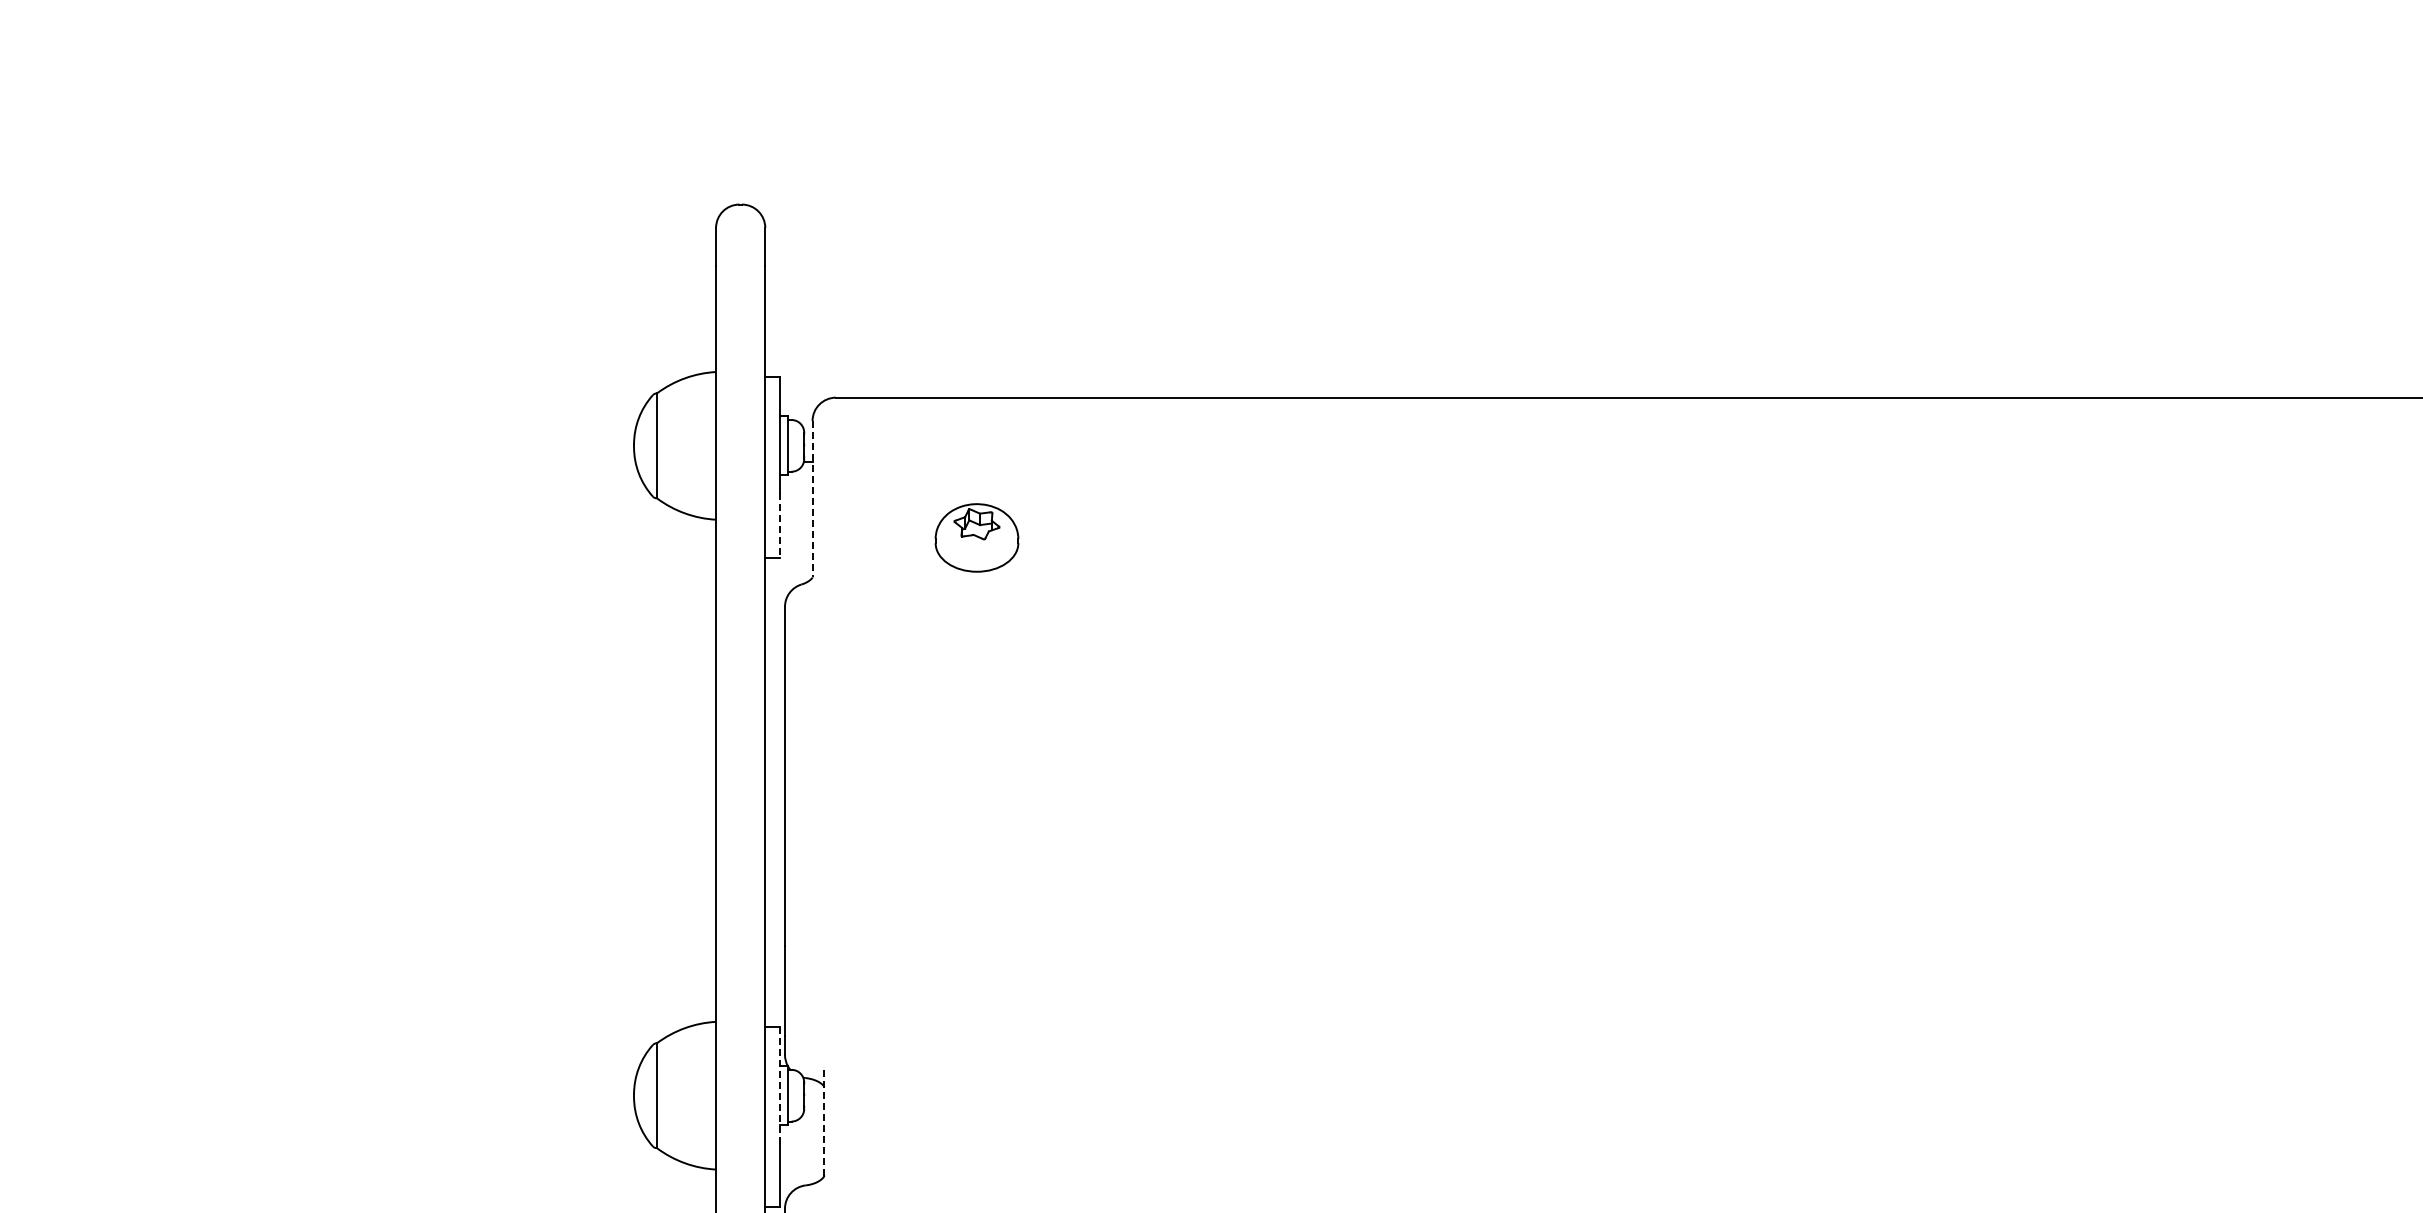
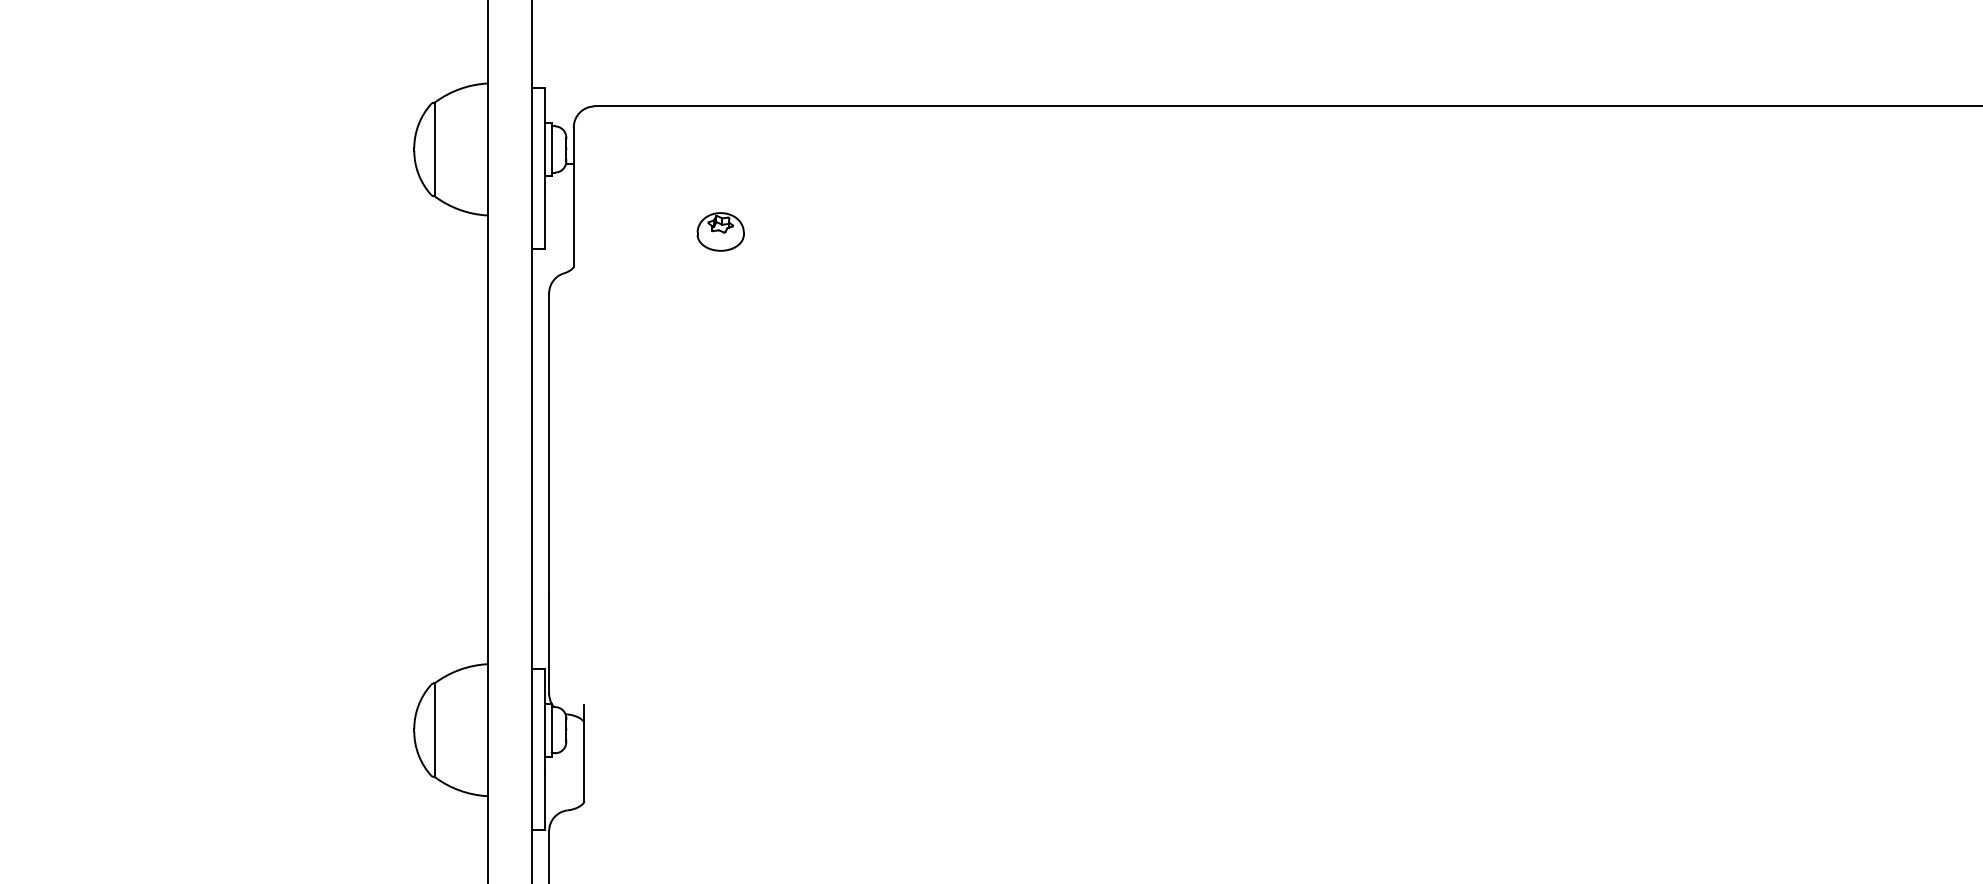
line: (812, 499) -> (573, 197), dashed -> solid
line: (780, 526) -> (545, 221), dashed -> solid
part: (976, 538) -> (720, 232), size x0.62
line: (780, 1085) -> (545, 721), dashed -> solid
line: (824, 1121) -> (584, 753), dashed -> solid

